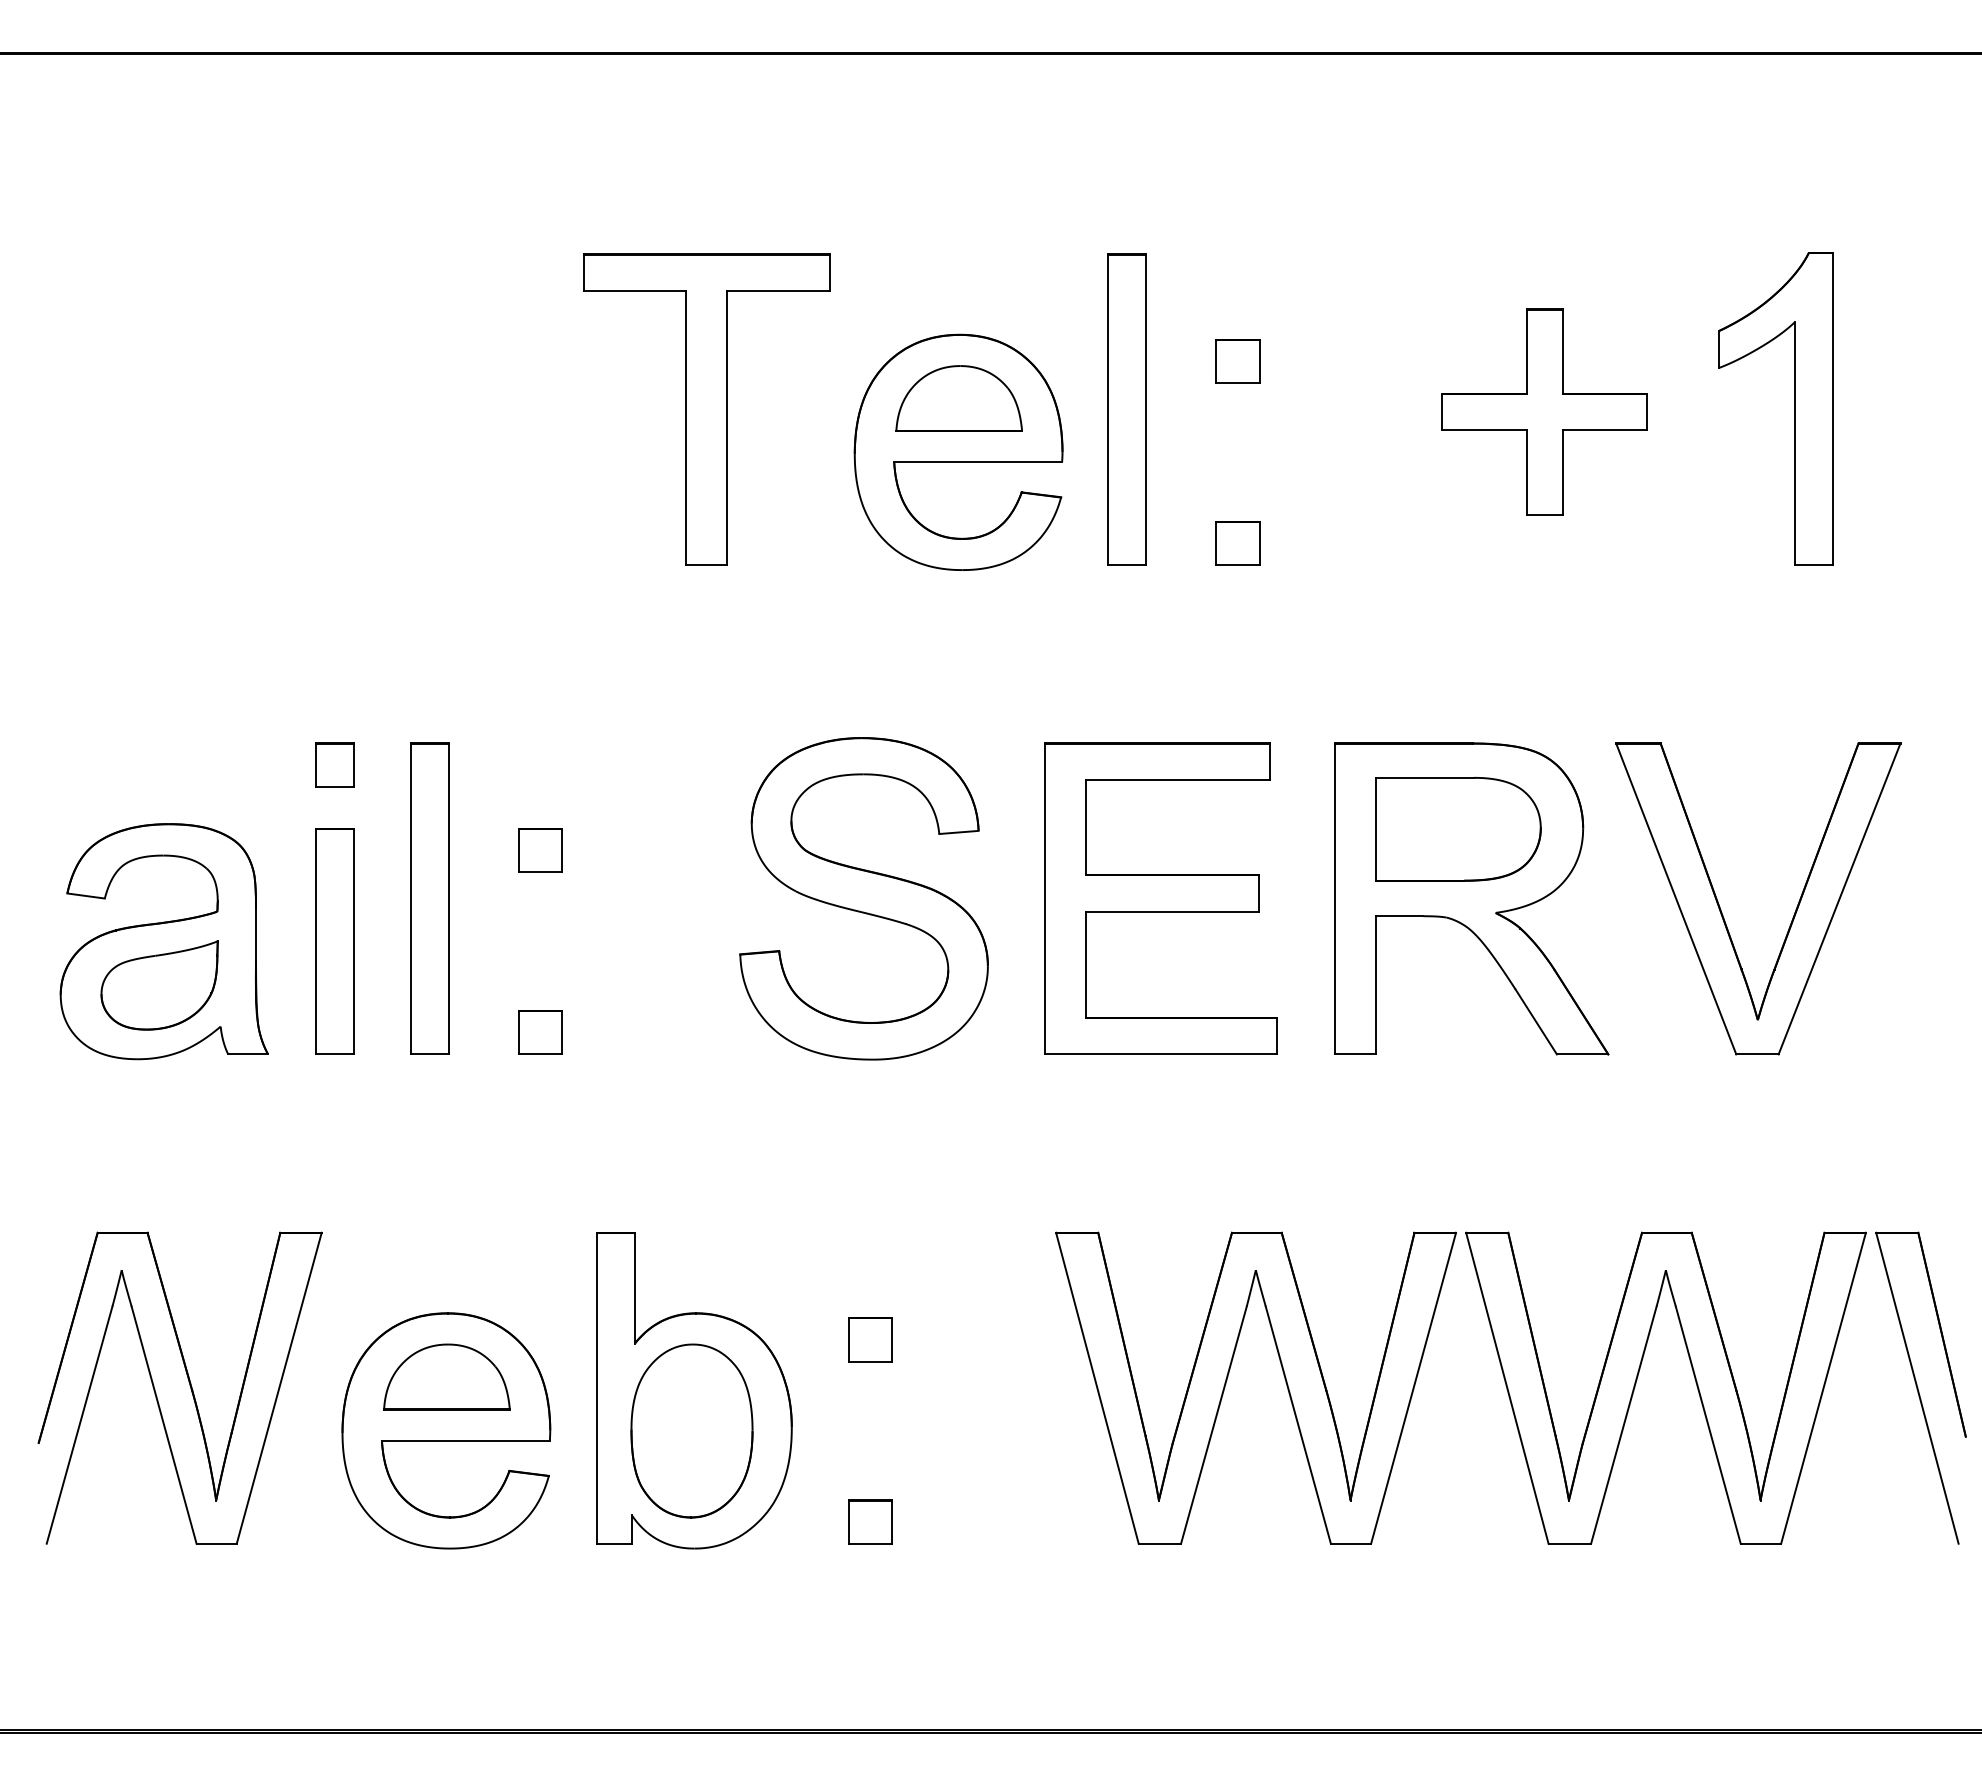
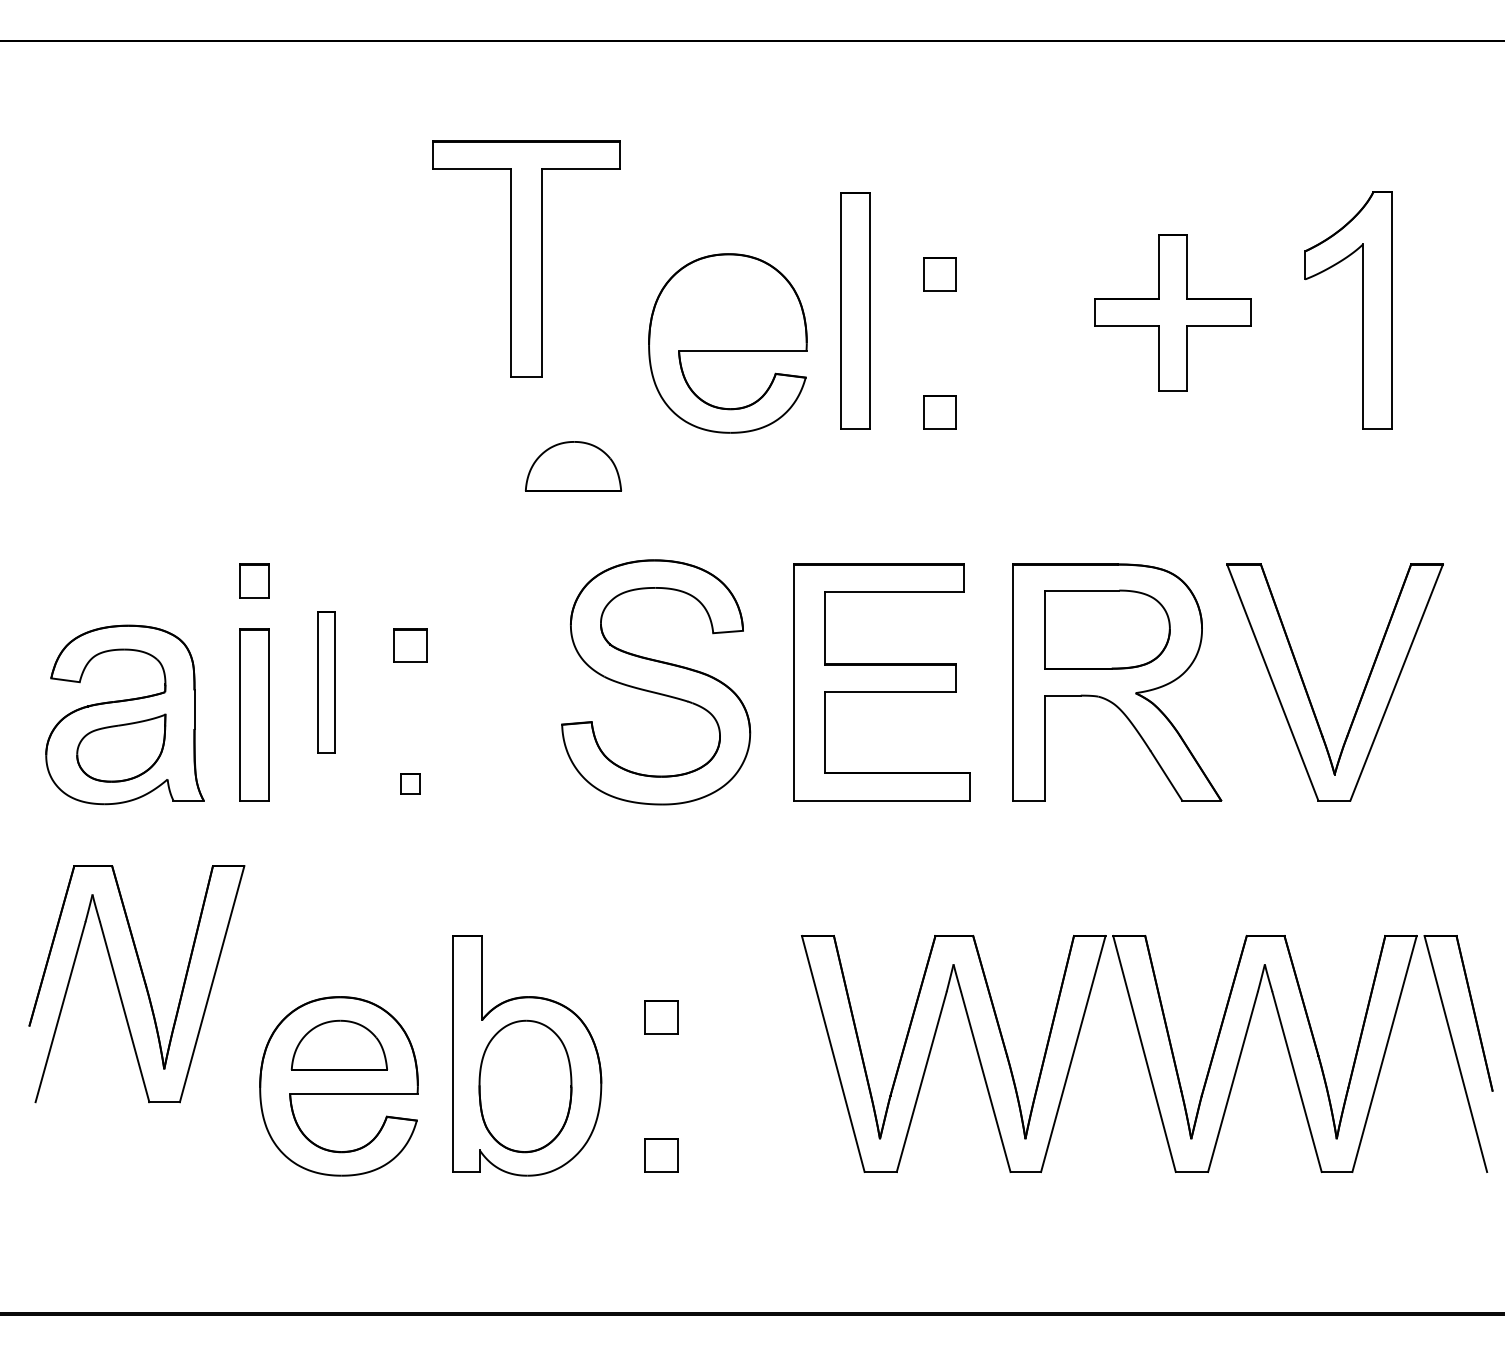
part: (958, 398) -> (572, 466), moved
part: (706, 409) -> (526, 259), moved
part: (429, 898) -> (326, 682), size x0.6
part: (540, 1032) -> (410, 783), size x0.6
part: (189, 1385) -> (144, 982), moved

